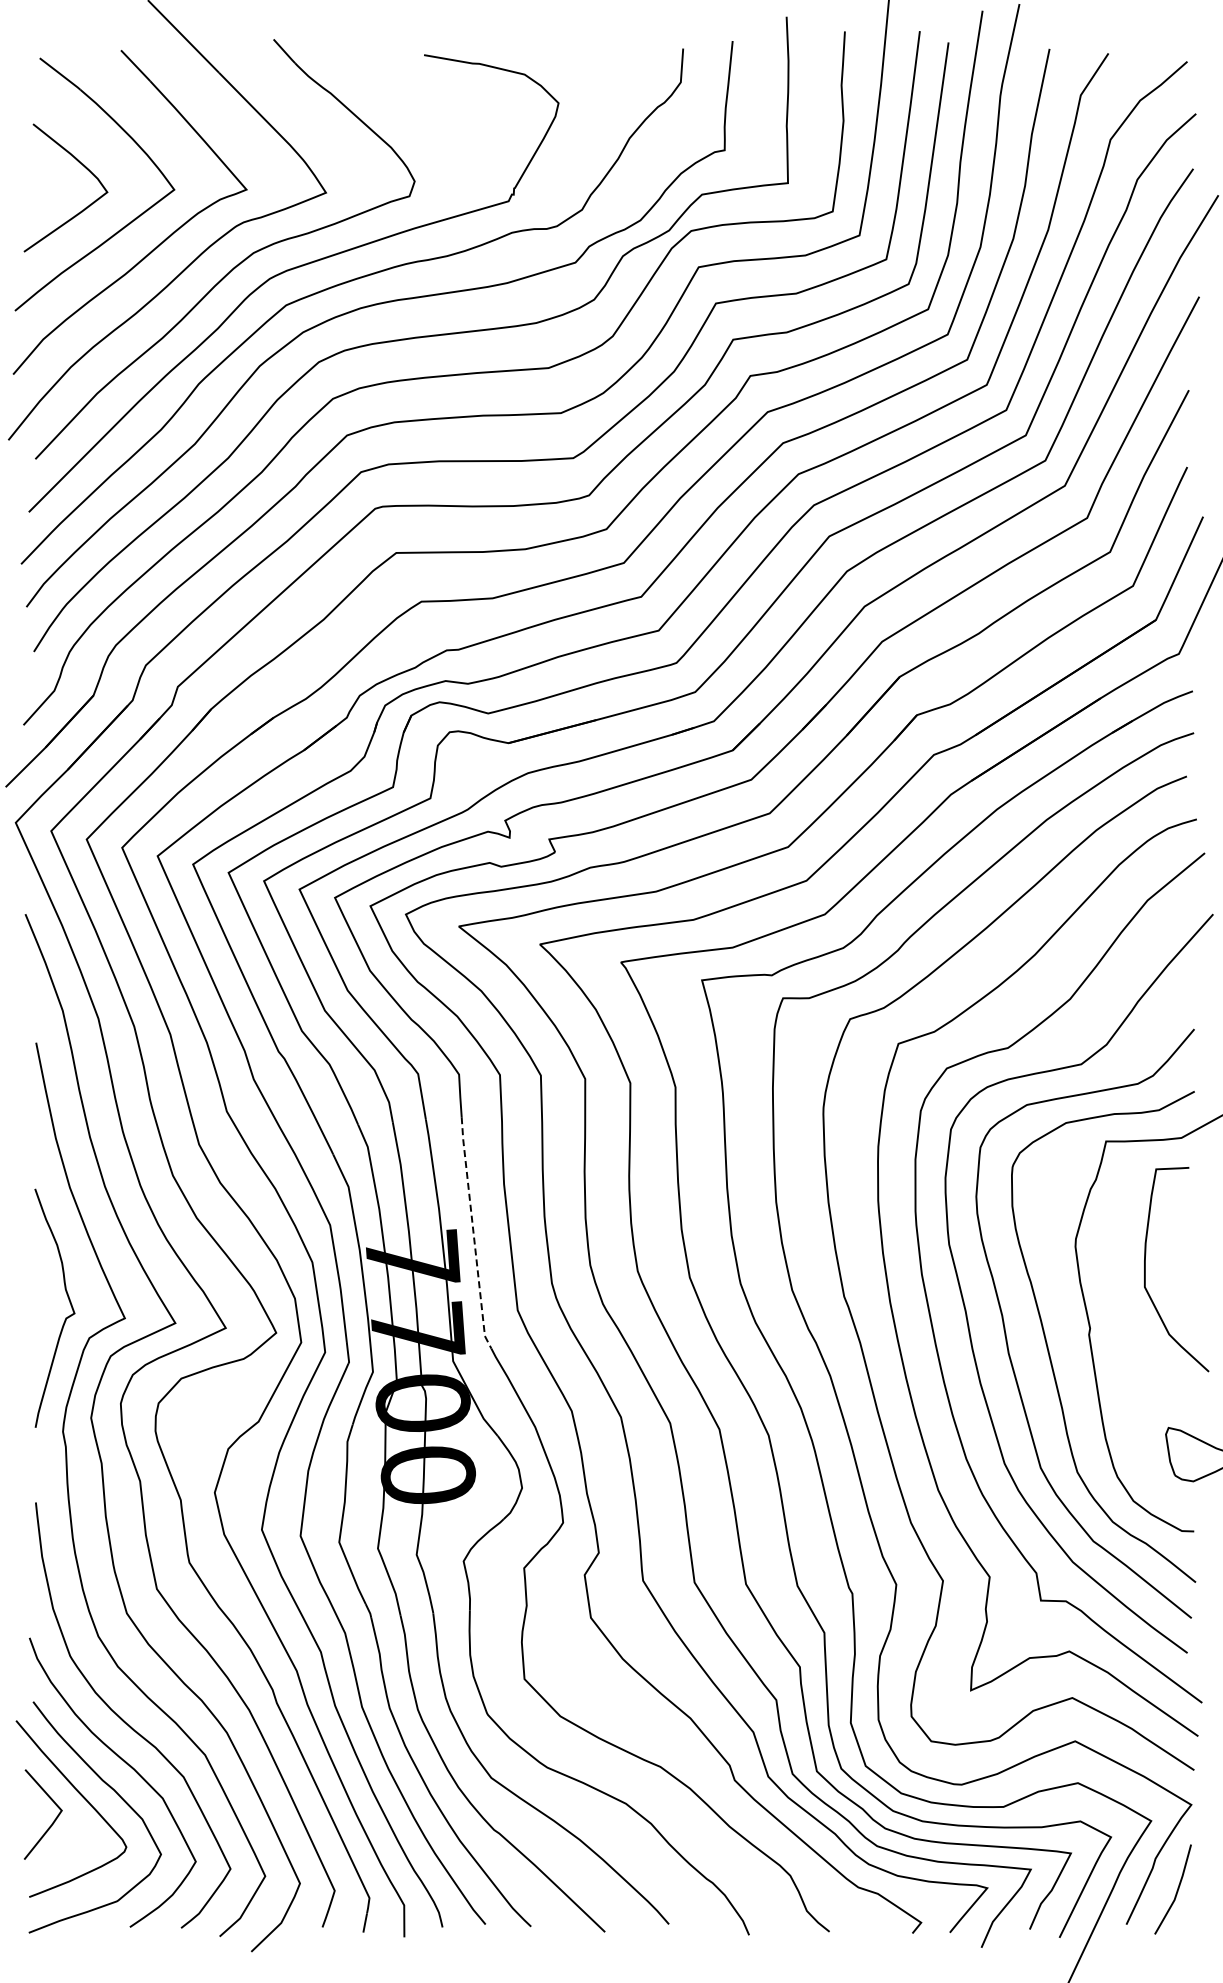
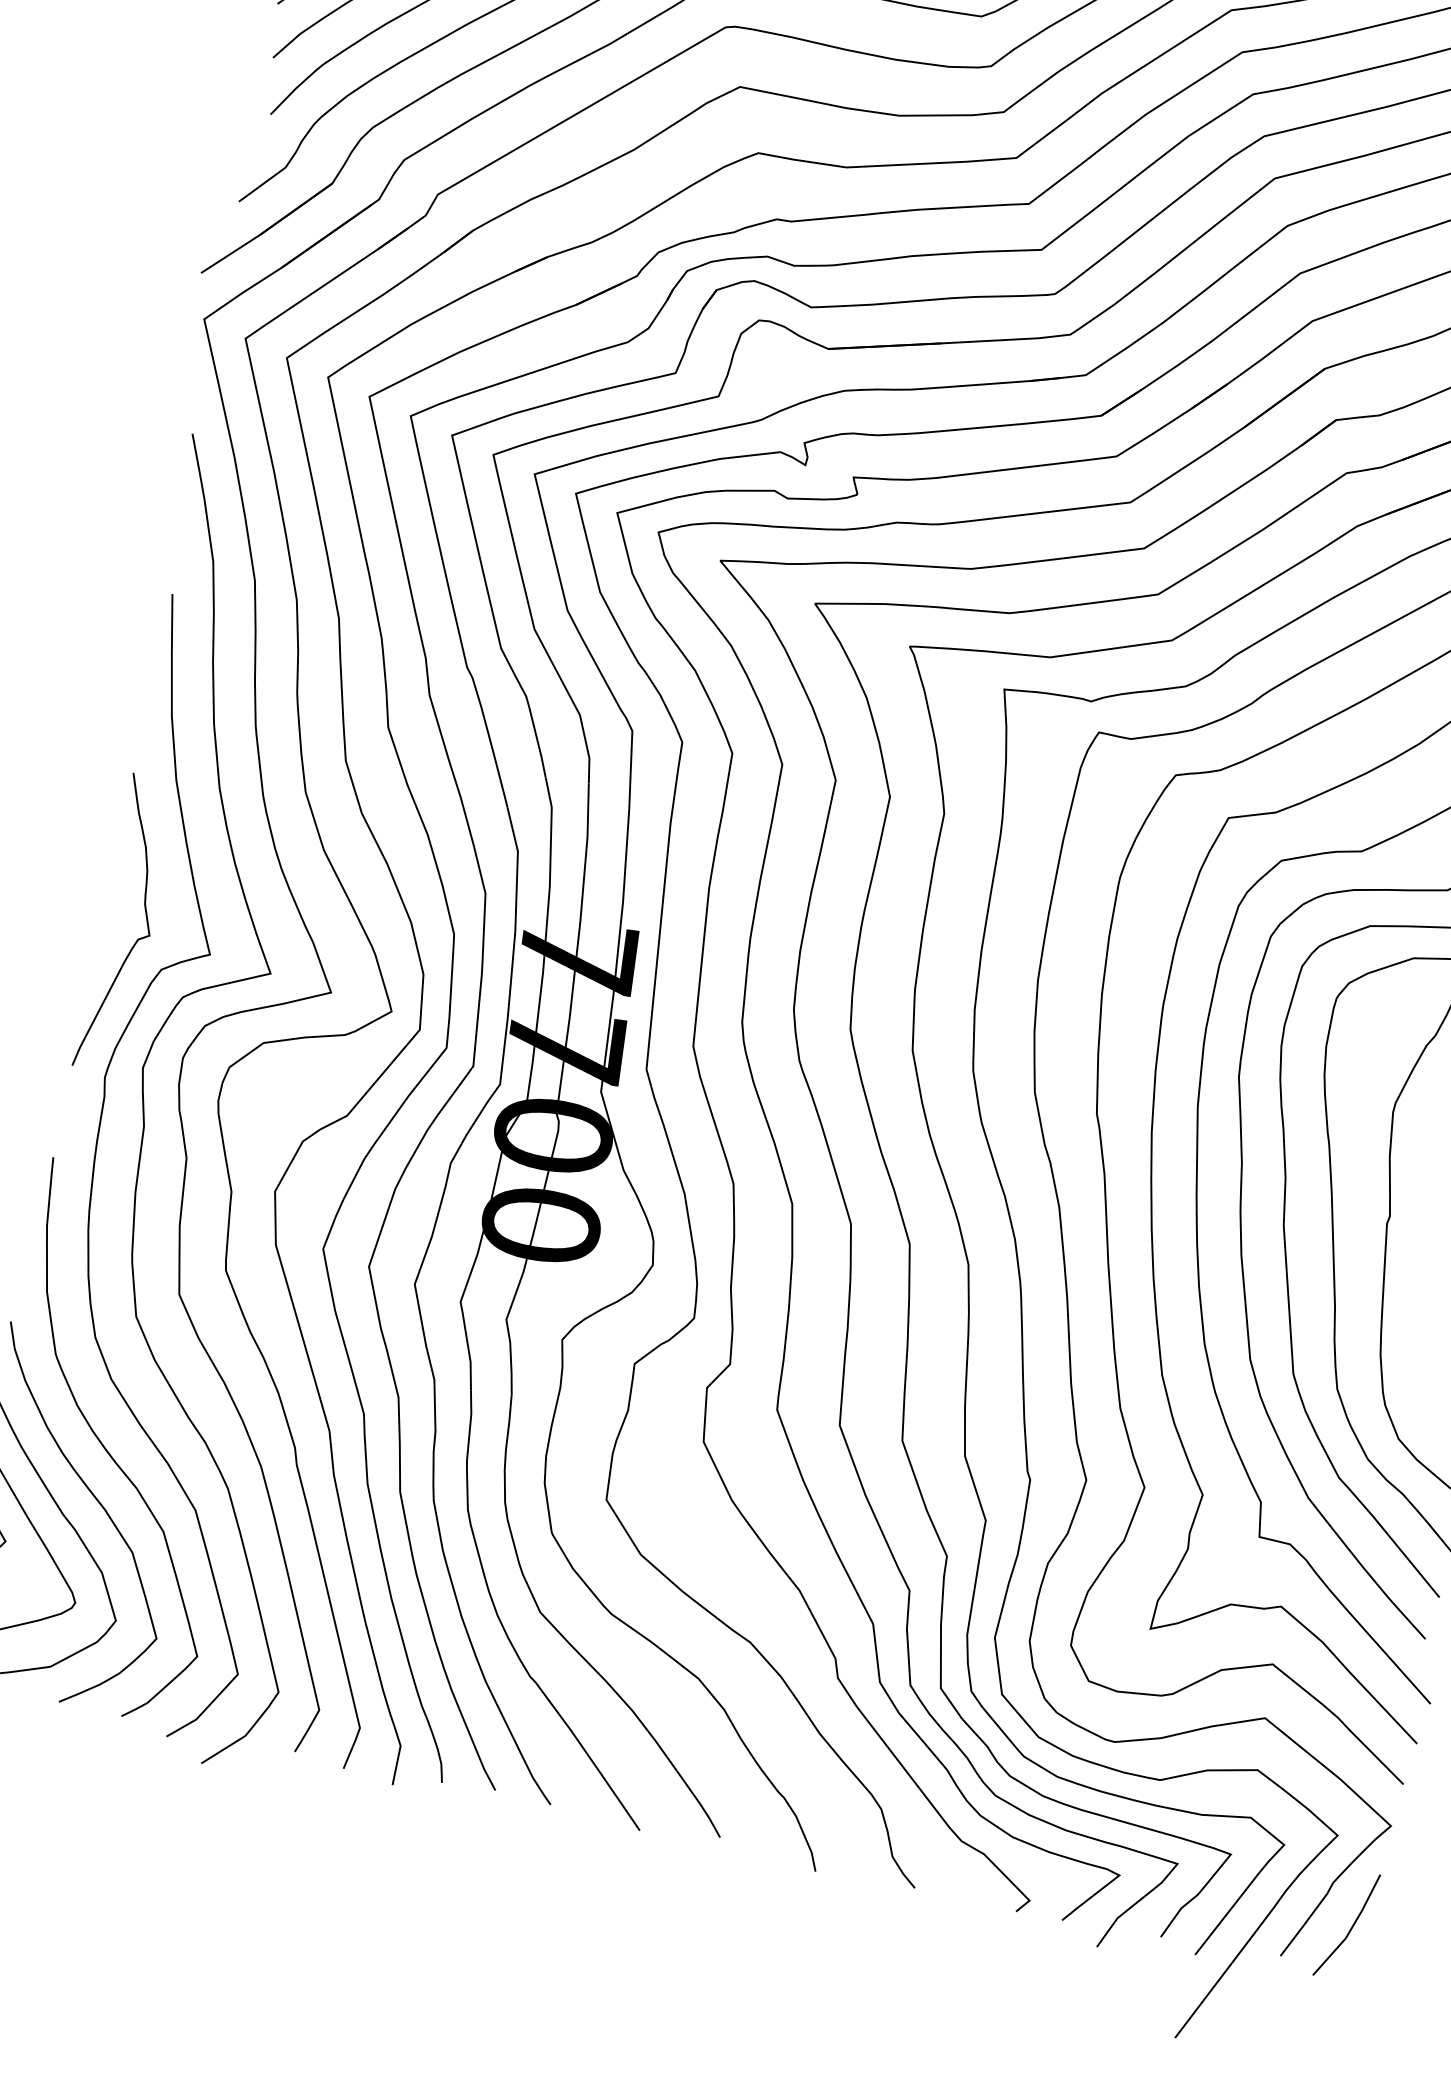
line: (473, 1234) -> (658, 941), dashed -> solid

